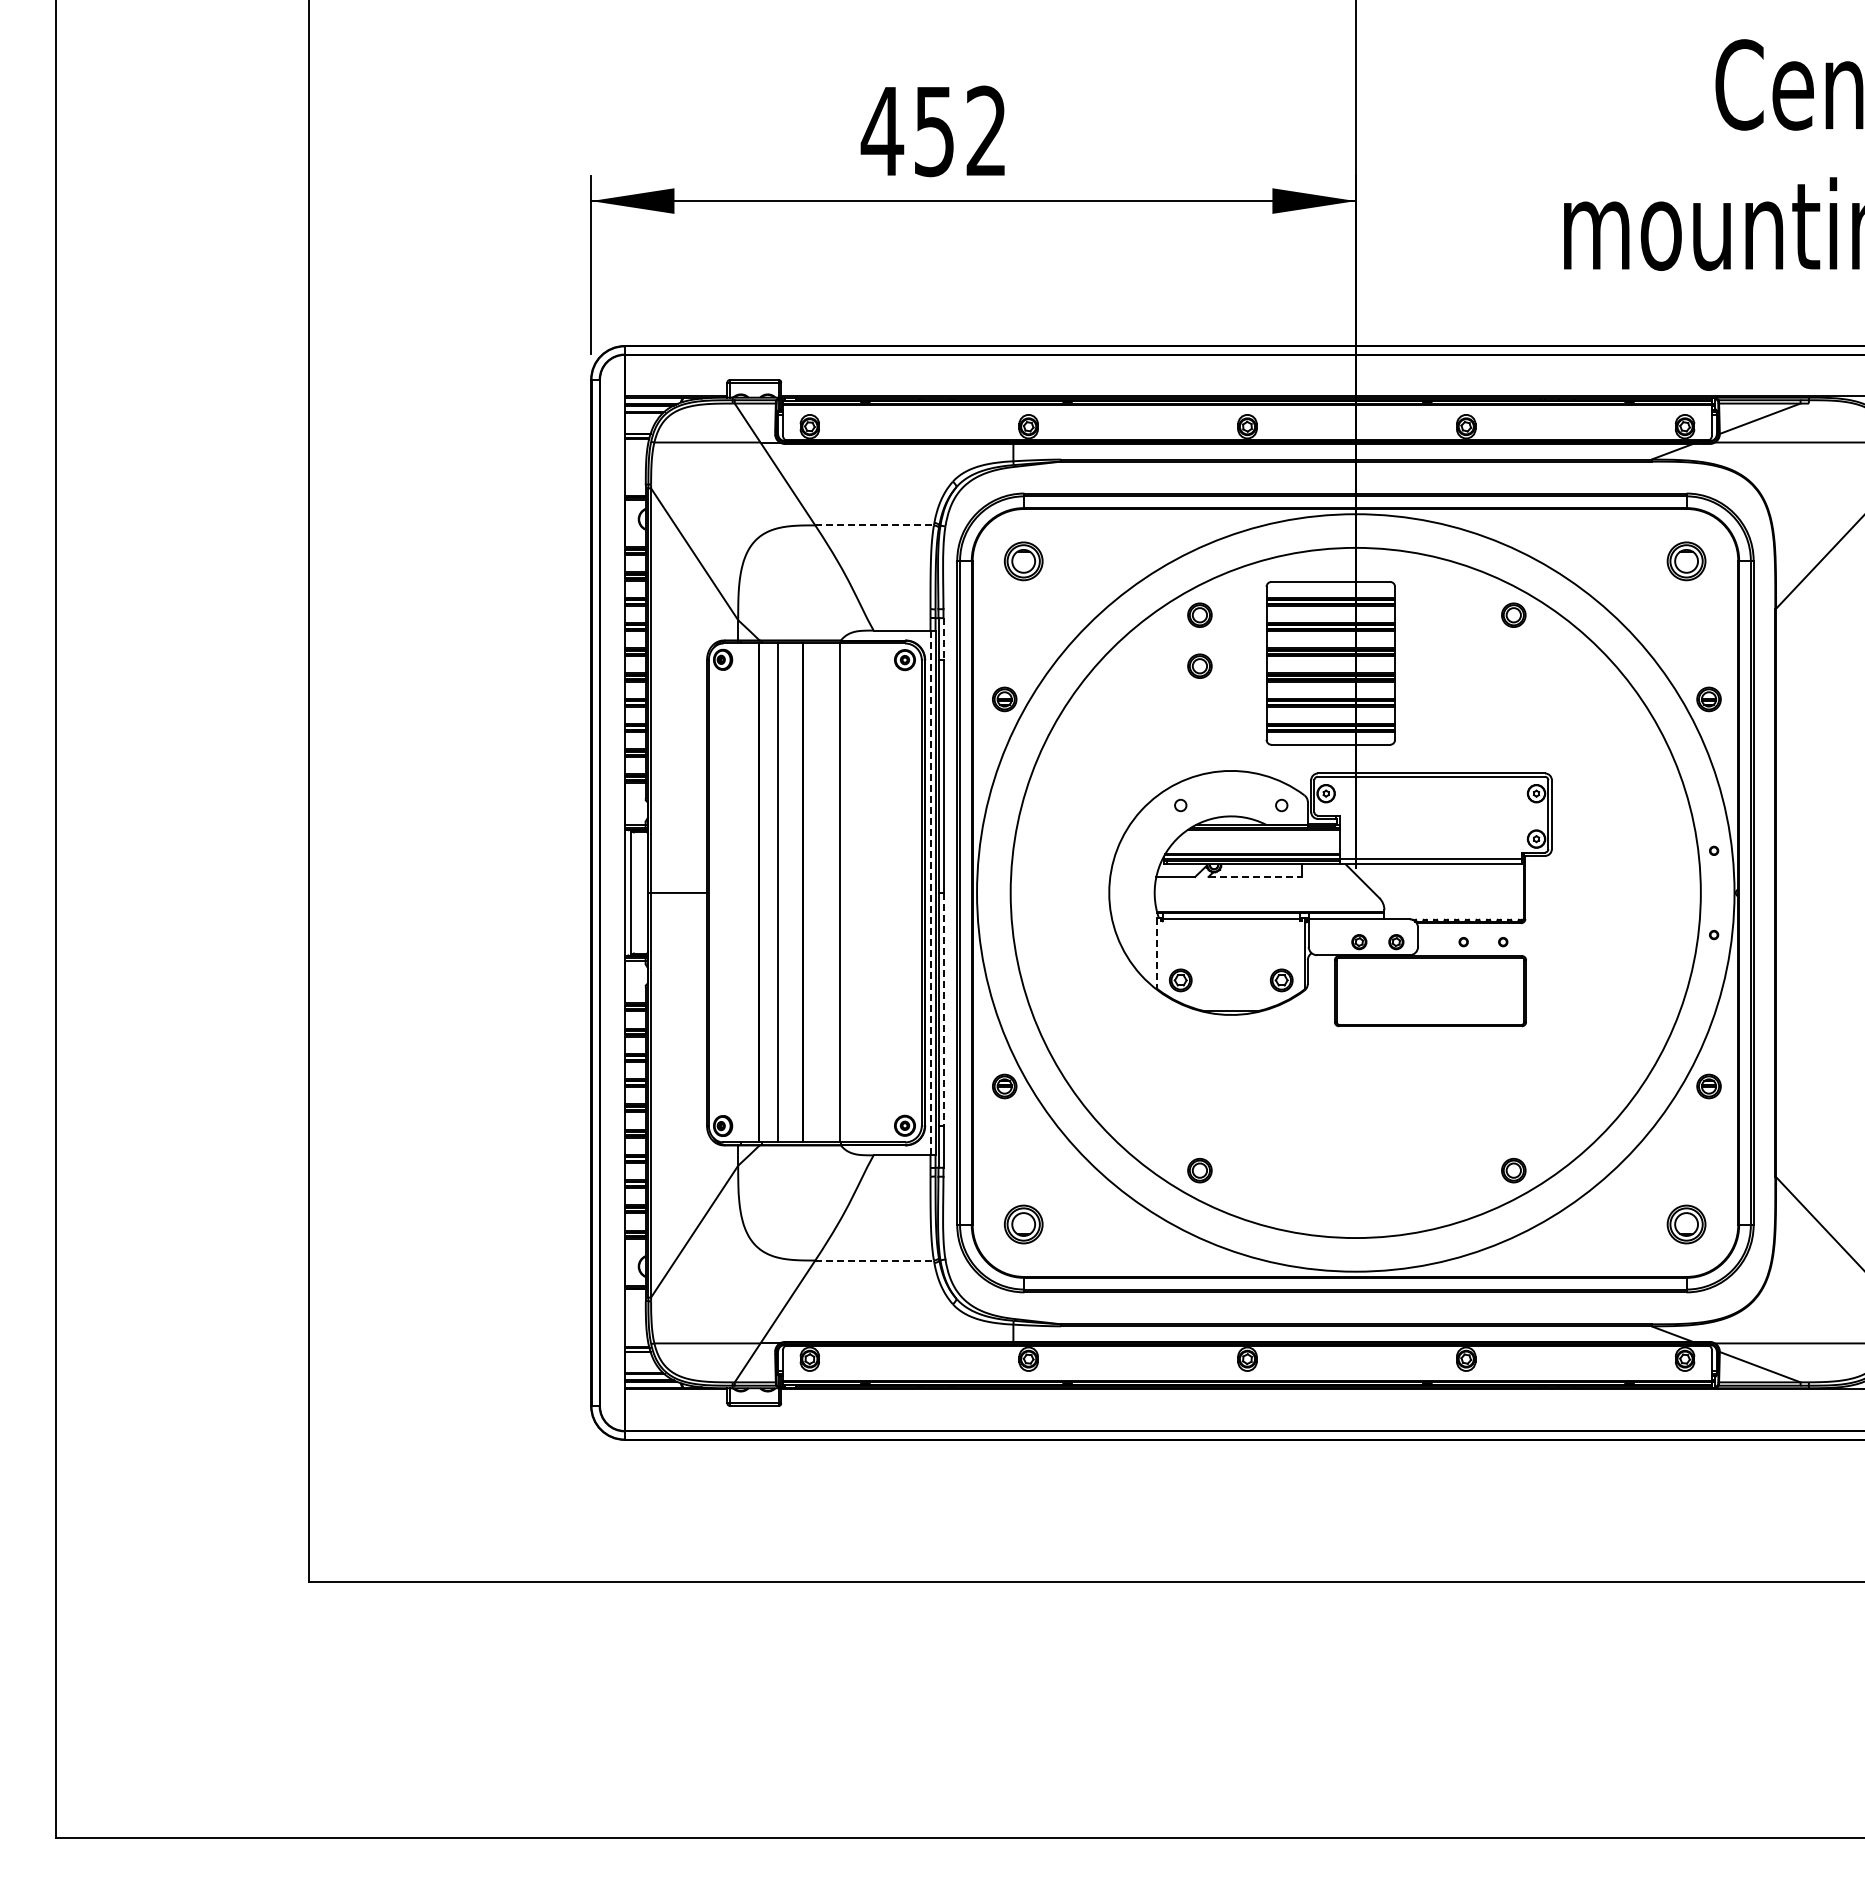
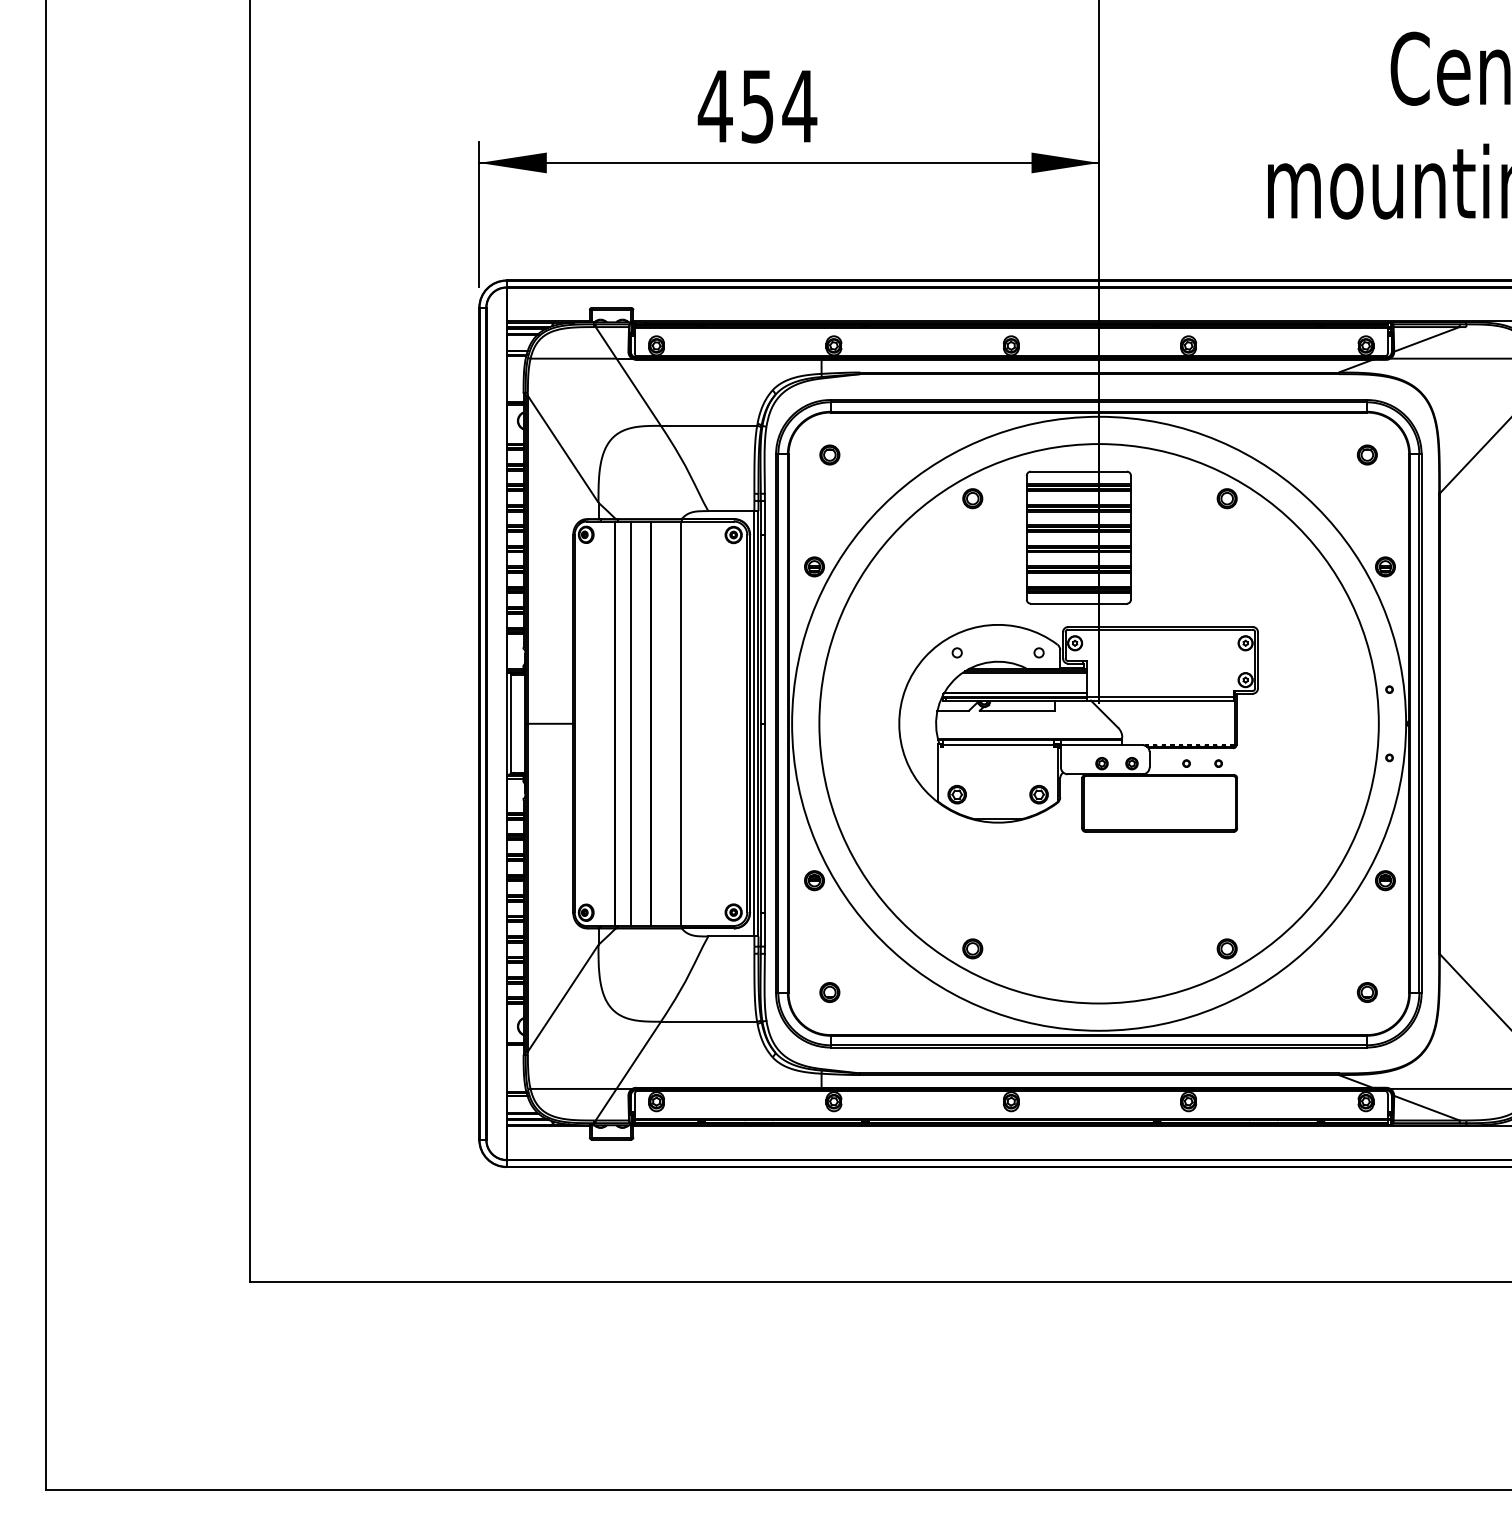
text: (986, 130) -> (799, 105), 452 -> 454
line: (875, 525) -> (709, 425), dashed -> solid
part: (1023, 561) -> (829, 455), size x0.62
part: (1686, 561) -> (1367, 455), size x0.62
line: (943, 638) -> (764, 517), dashed -> solid
part: (1199, 665) -> (972, 539), removed
line: (1255, 876) -> (1017, 710), dashed -> solid
line: (930, 892) -> (754, 723), dashed -> solid
line: (1157, 954) -> (938, 773), dashed -> solid
line: (943, 1009) -> (764, 818), dashed -> solid
part: (1023, 1224) -> (829, 992), size x0.62
part: (1686, 1224) -> (1367, 992), size x0.62
line: (875, 1260) -> (709, 1021), dashed -> solid

